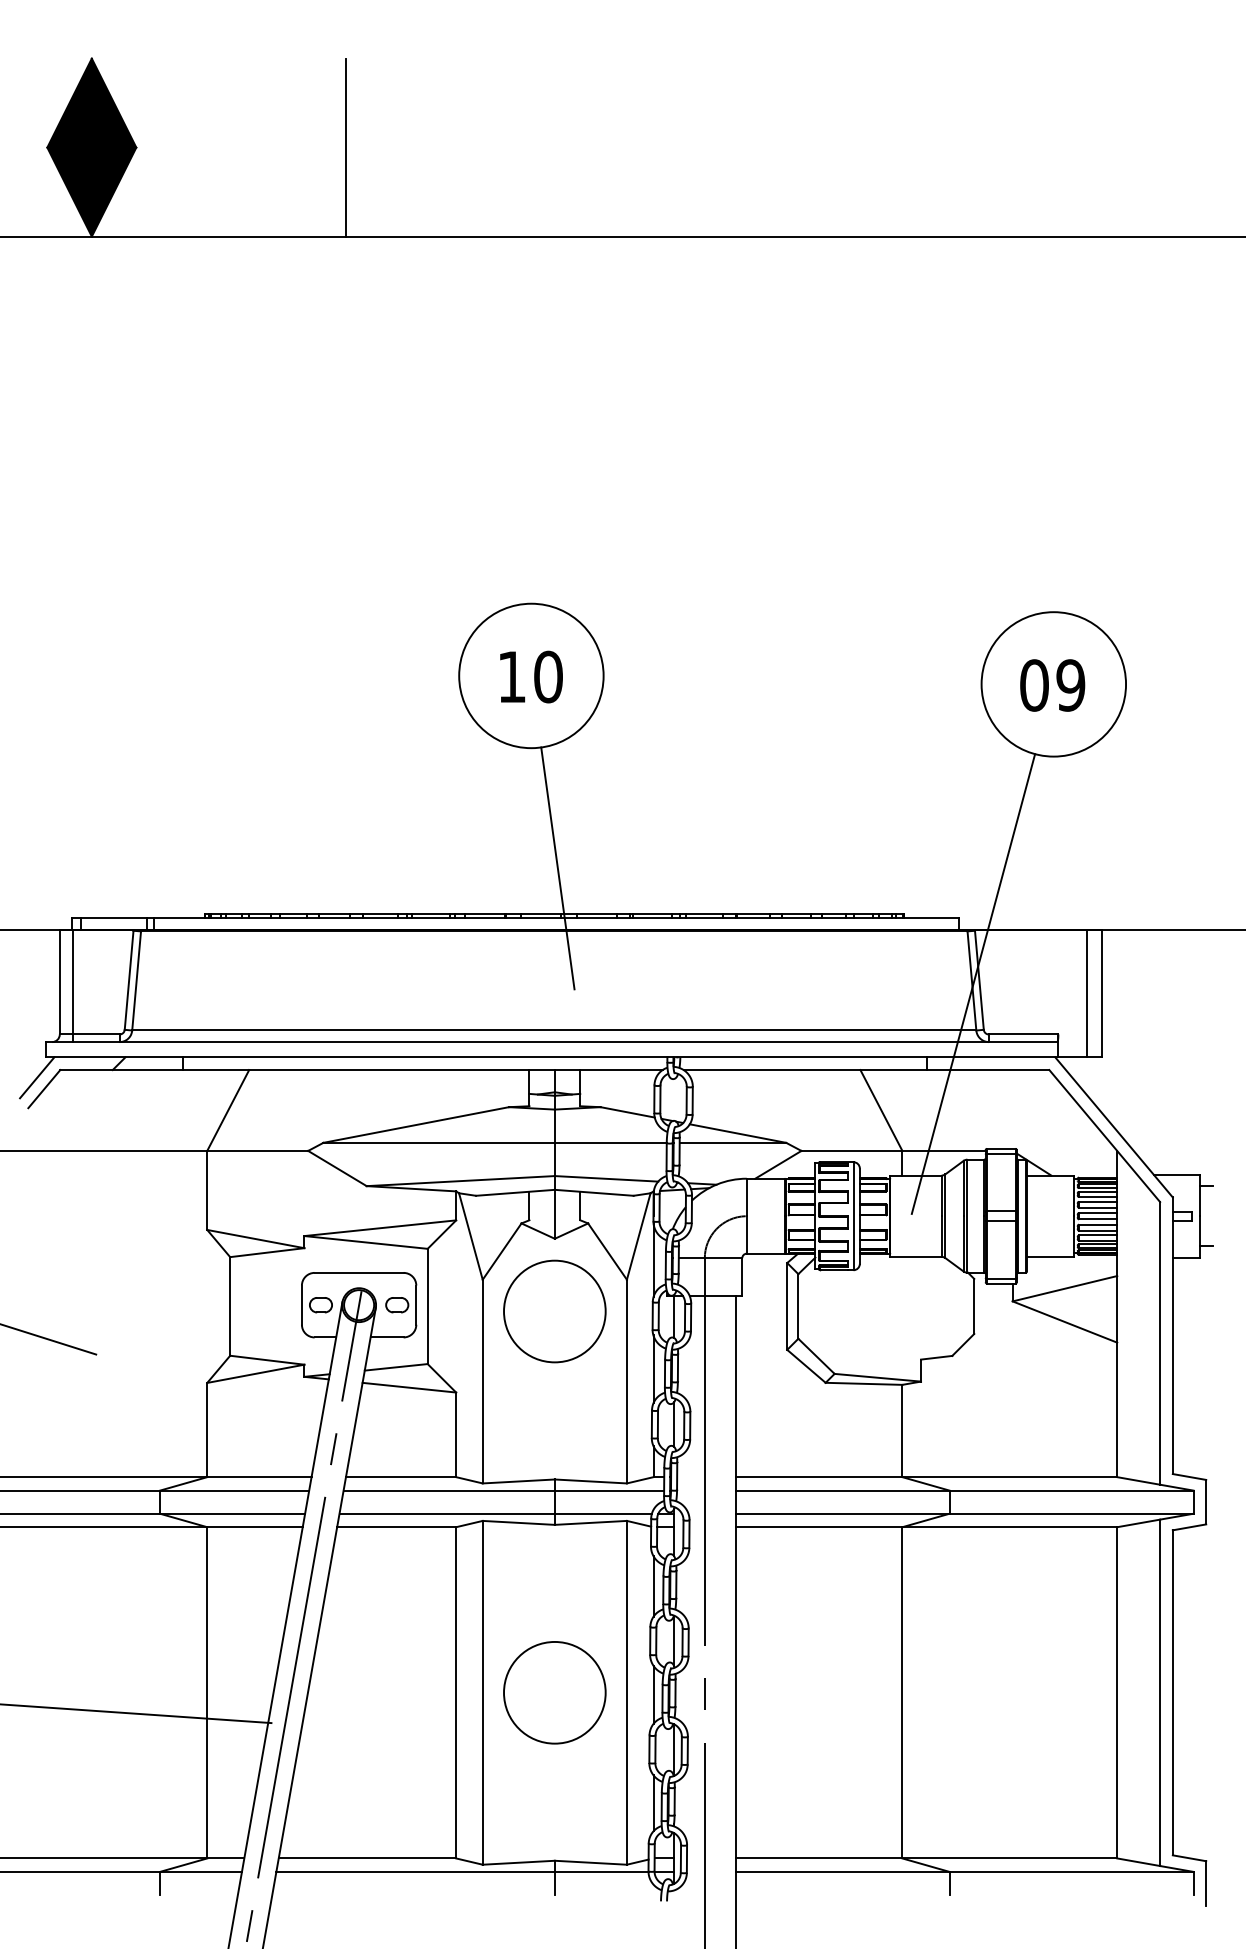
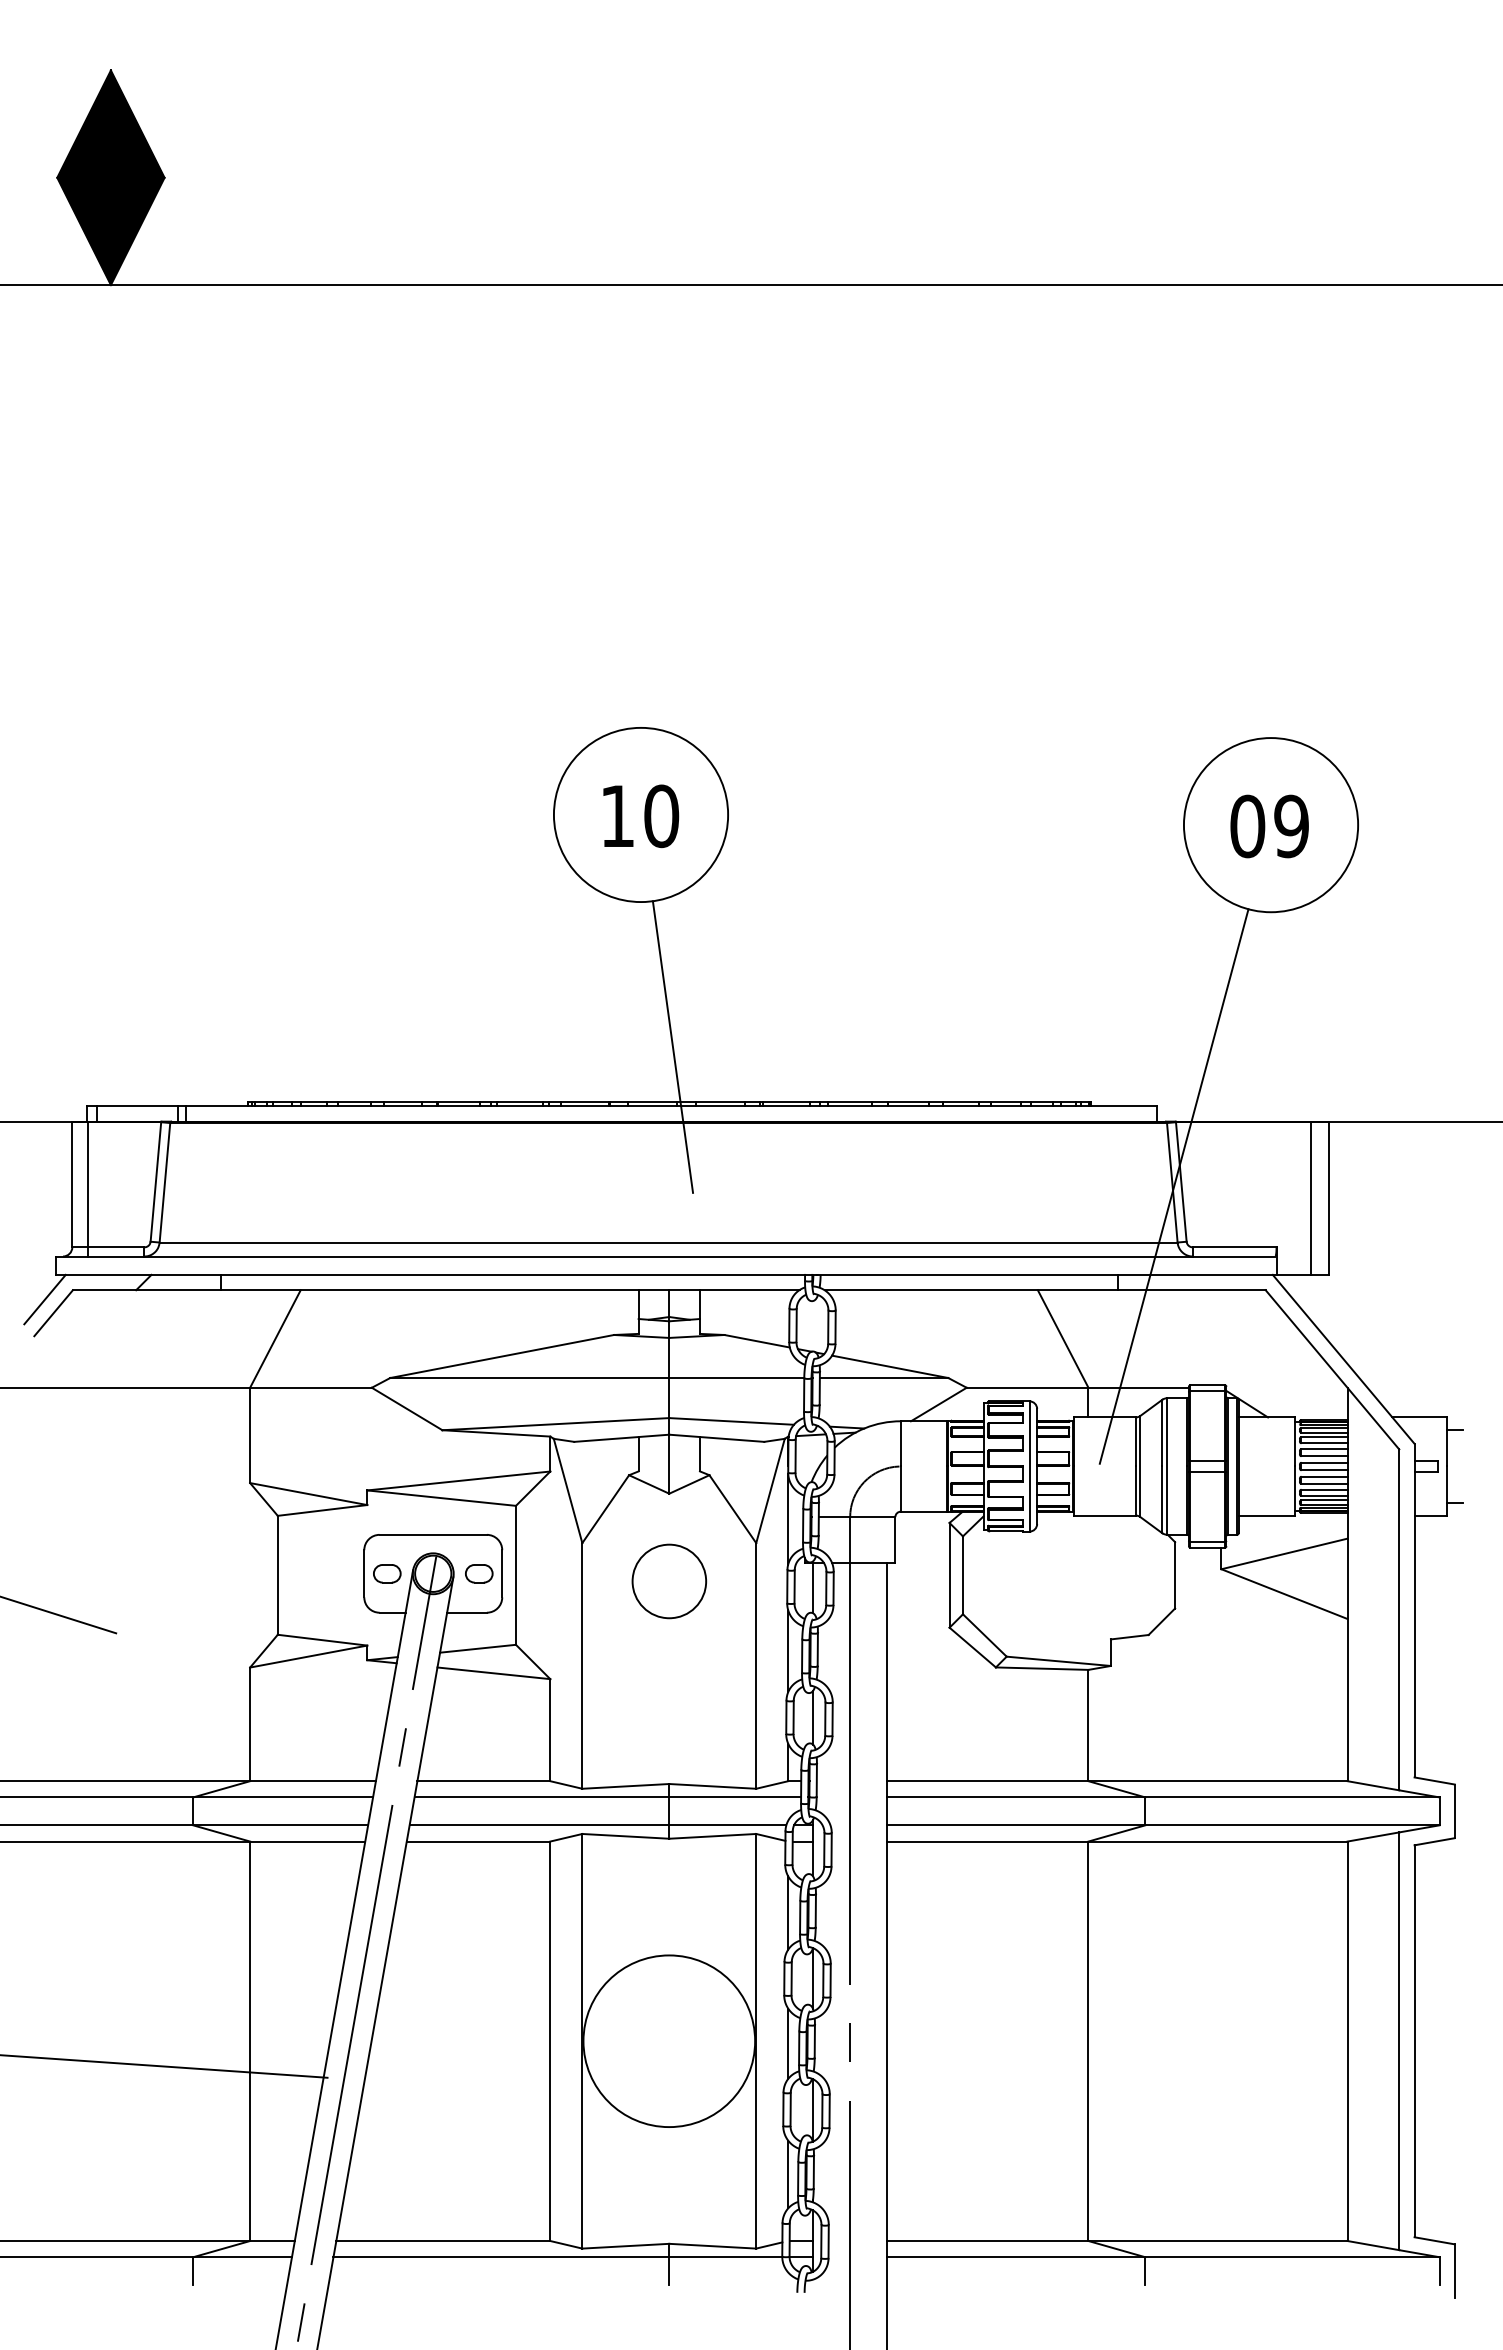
line: (346, 147) -> (417, 177), removed
circle: (555, 1311) -> (669, 1581), size x0.6
circle: (555, 1692) -> (669, 2040), size x1.4

